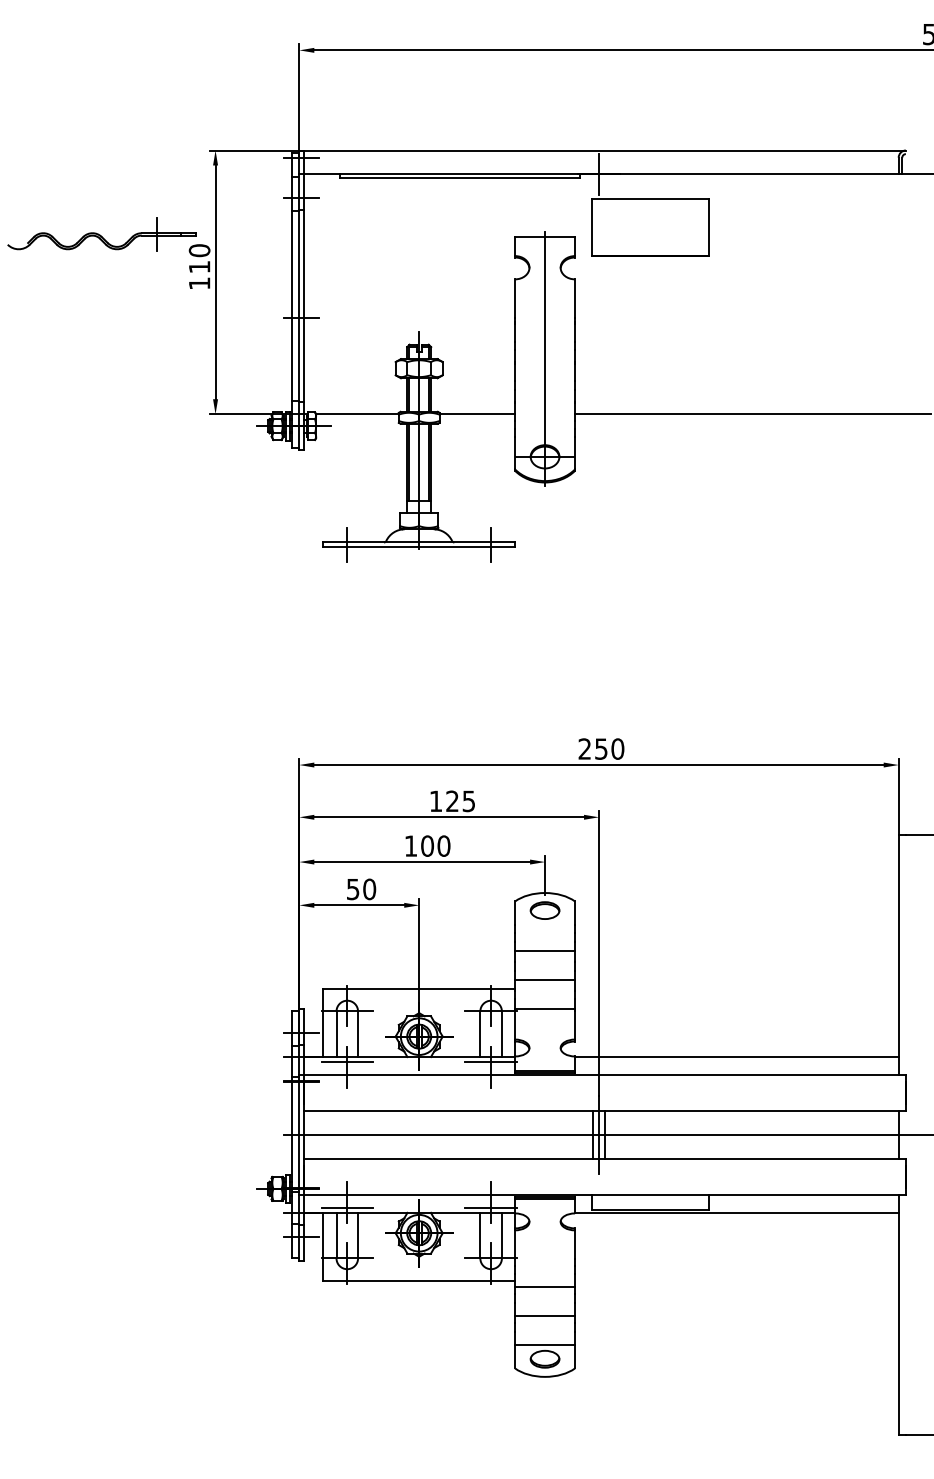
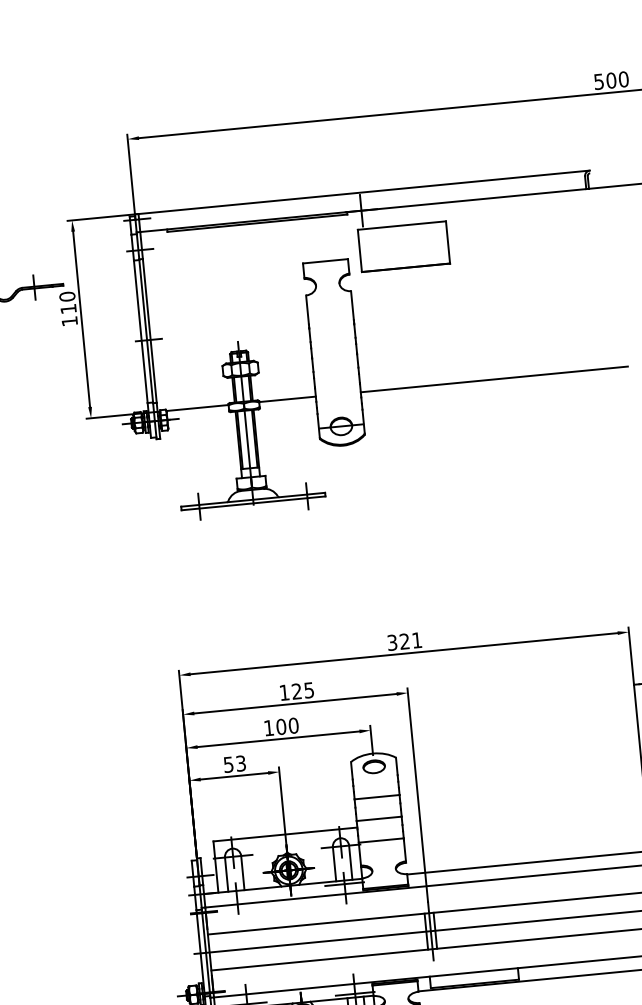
line: (545, 359) -> (334, 353), removed
text: (601, 748) -> (404, 641), 250 -> 321
text: (369, 889) -> (240, 763), 50 -> 53
line: (347, 1061) -> (236, 894), removed

